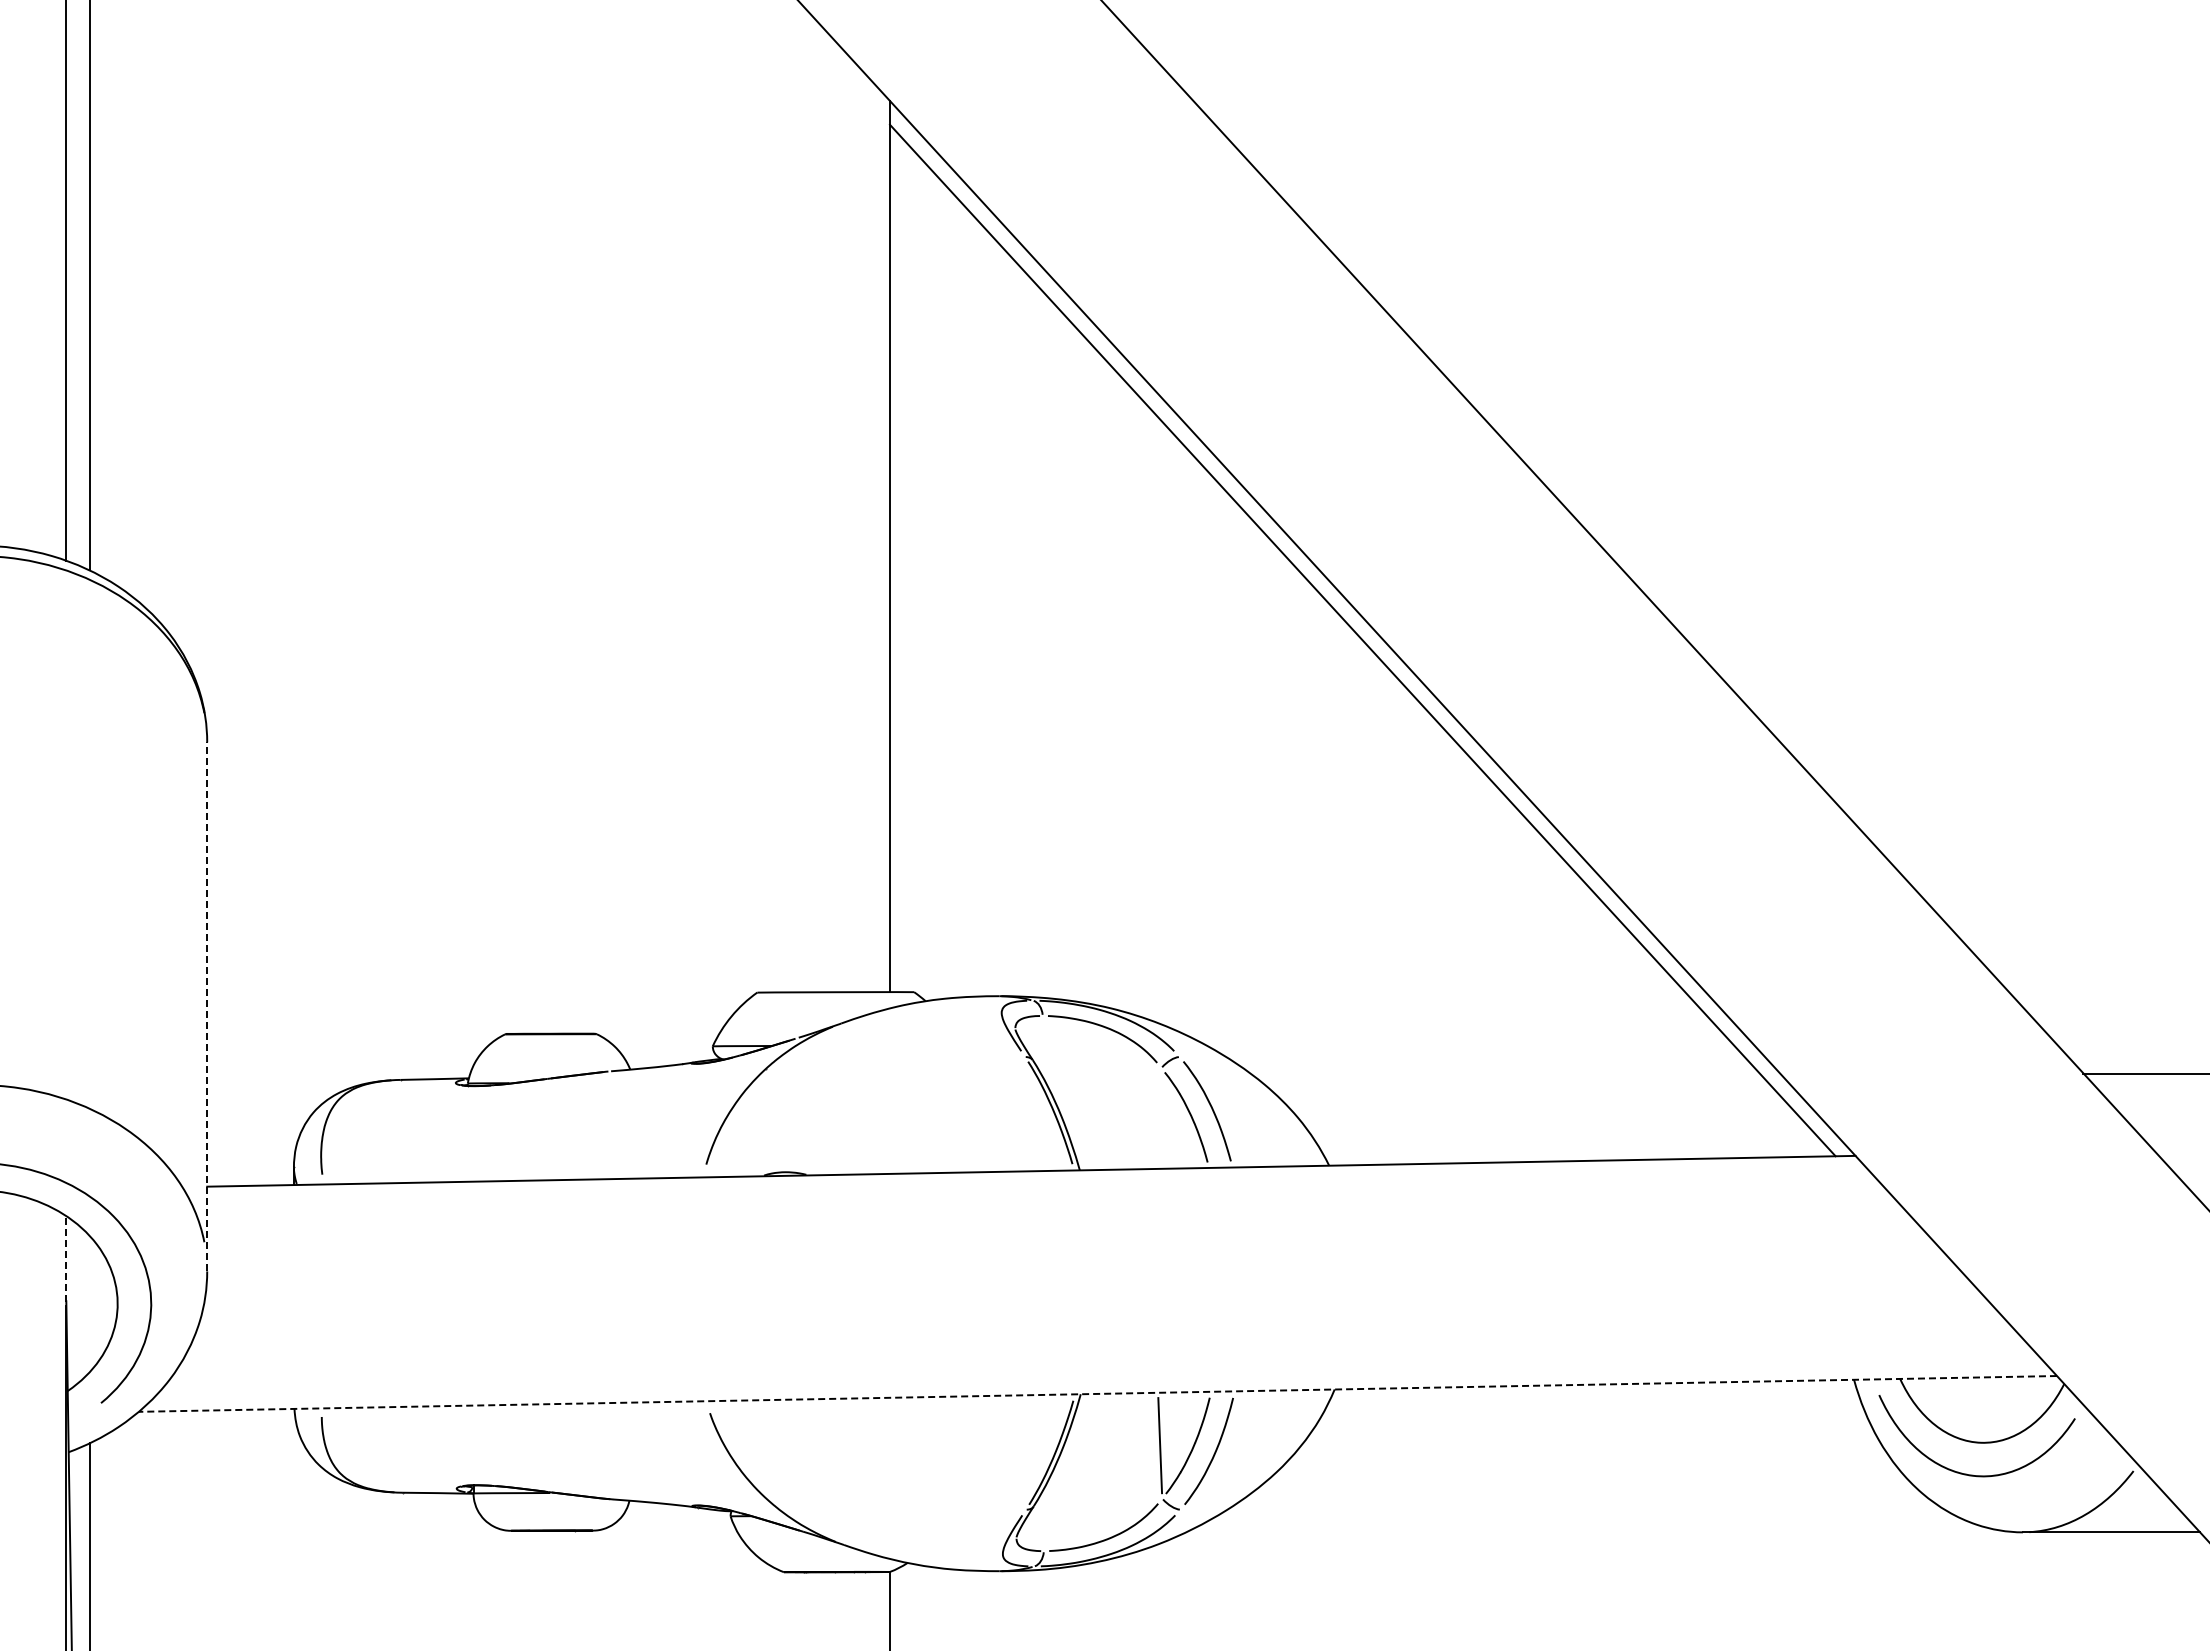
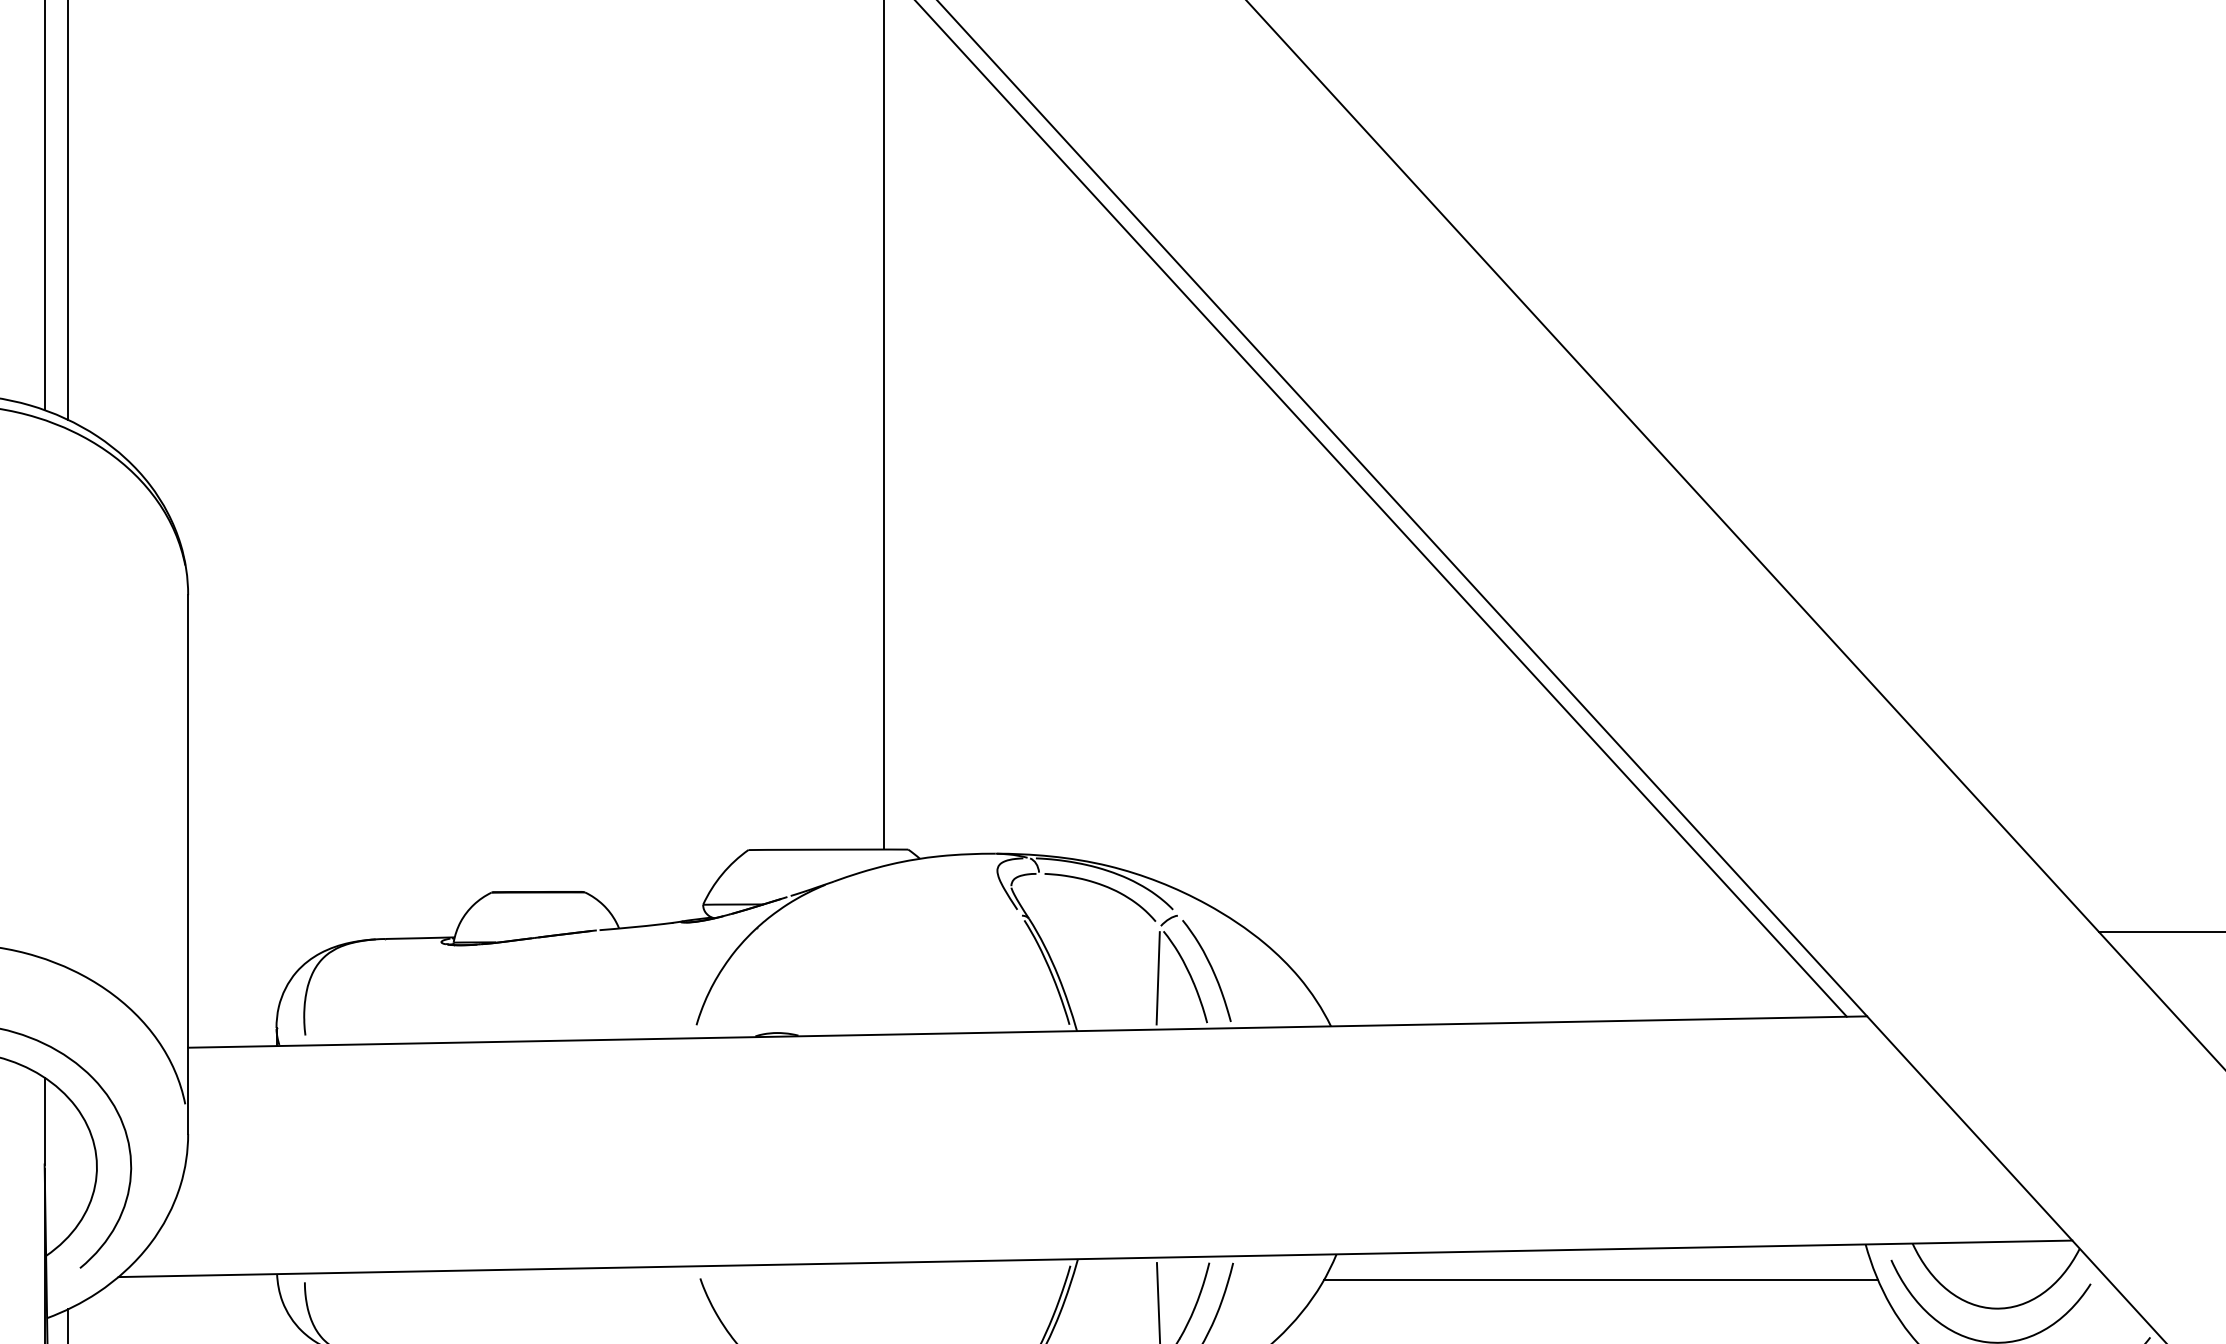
line: (207, 1006) -> (188, 864), dashed -> solid
line: (1159, 1118) -> (1158, 978), added
line: (66, 1258) -> (44, 1120), dashed -> solid
line: (1097, 1393) -> (1095, 1258), dashed -> solid
line: (1594, 1414) -> (1601, 1279), added

